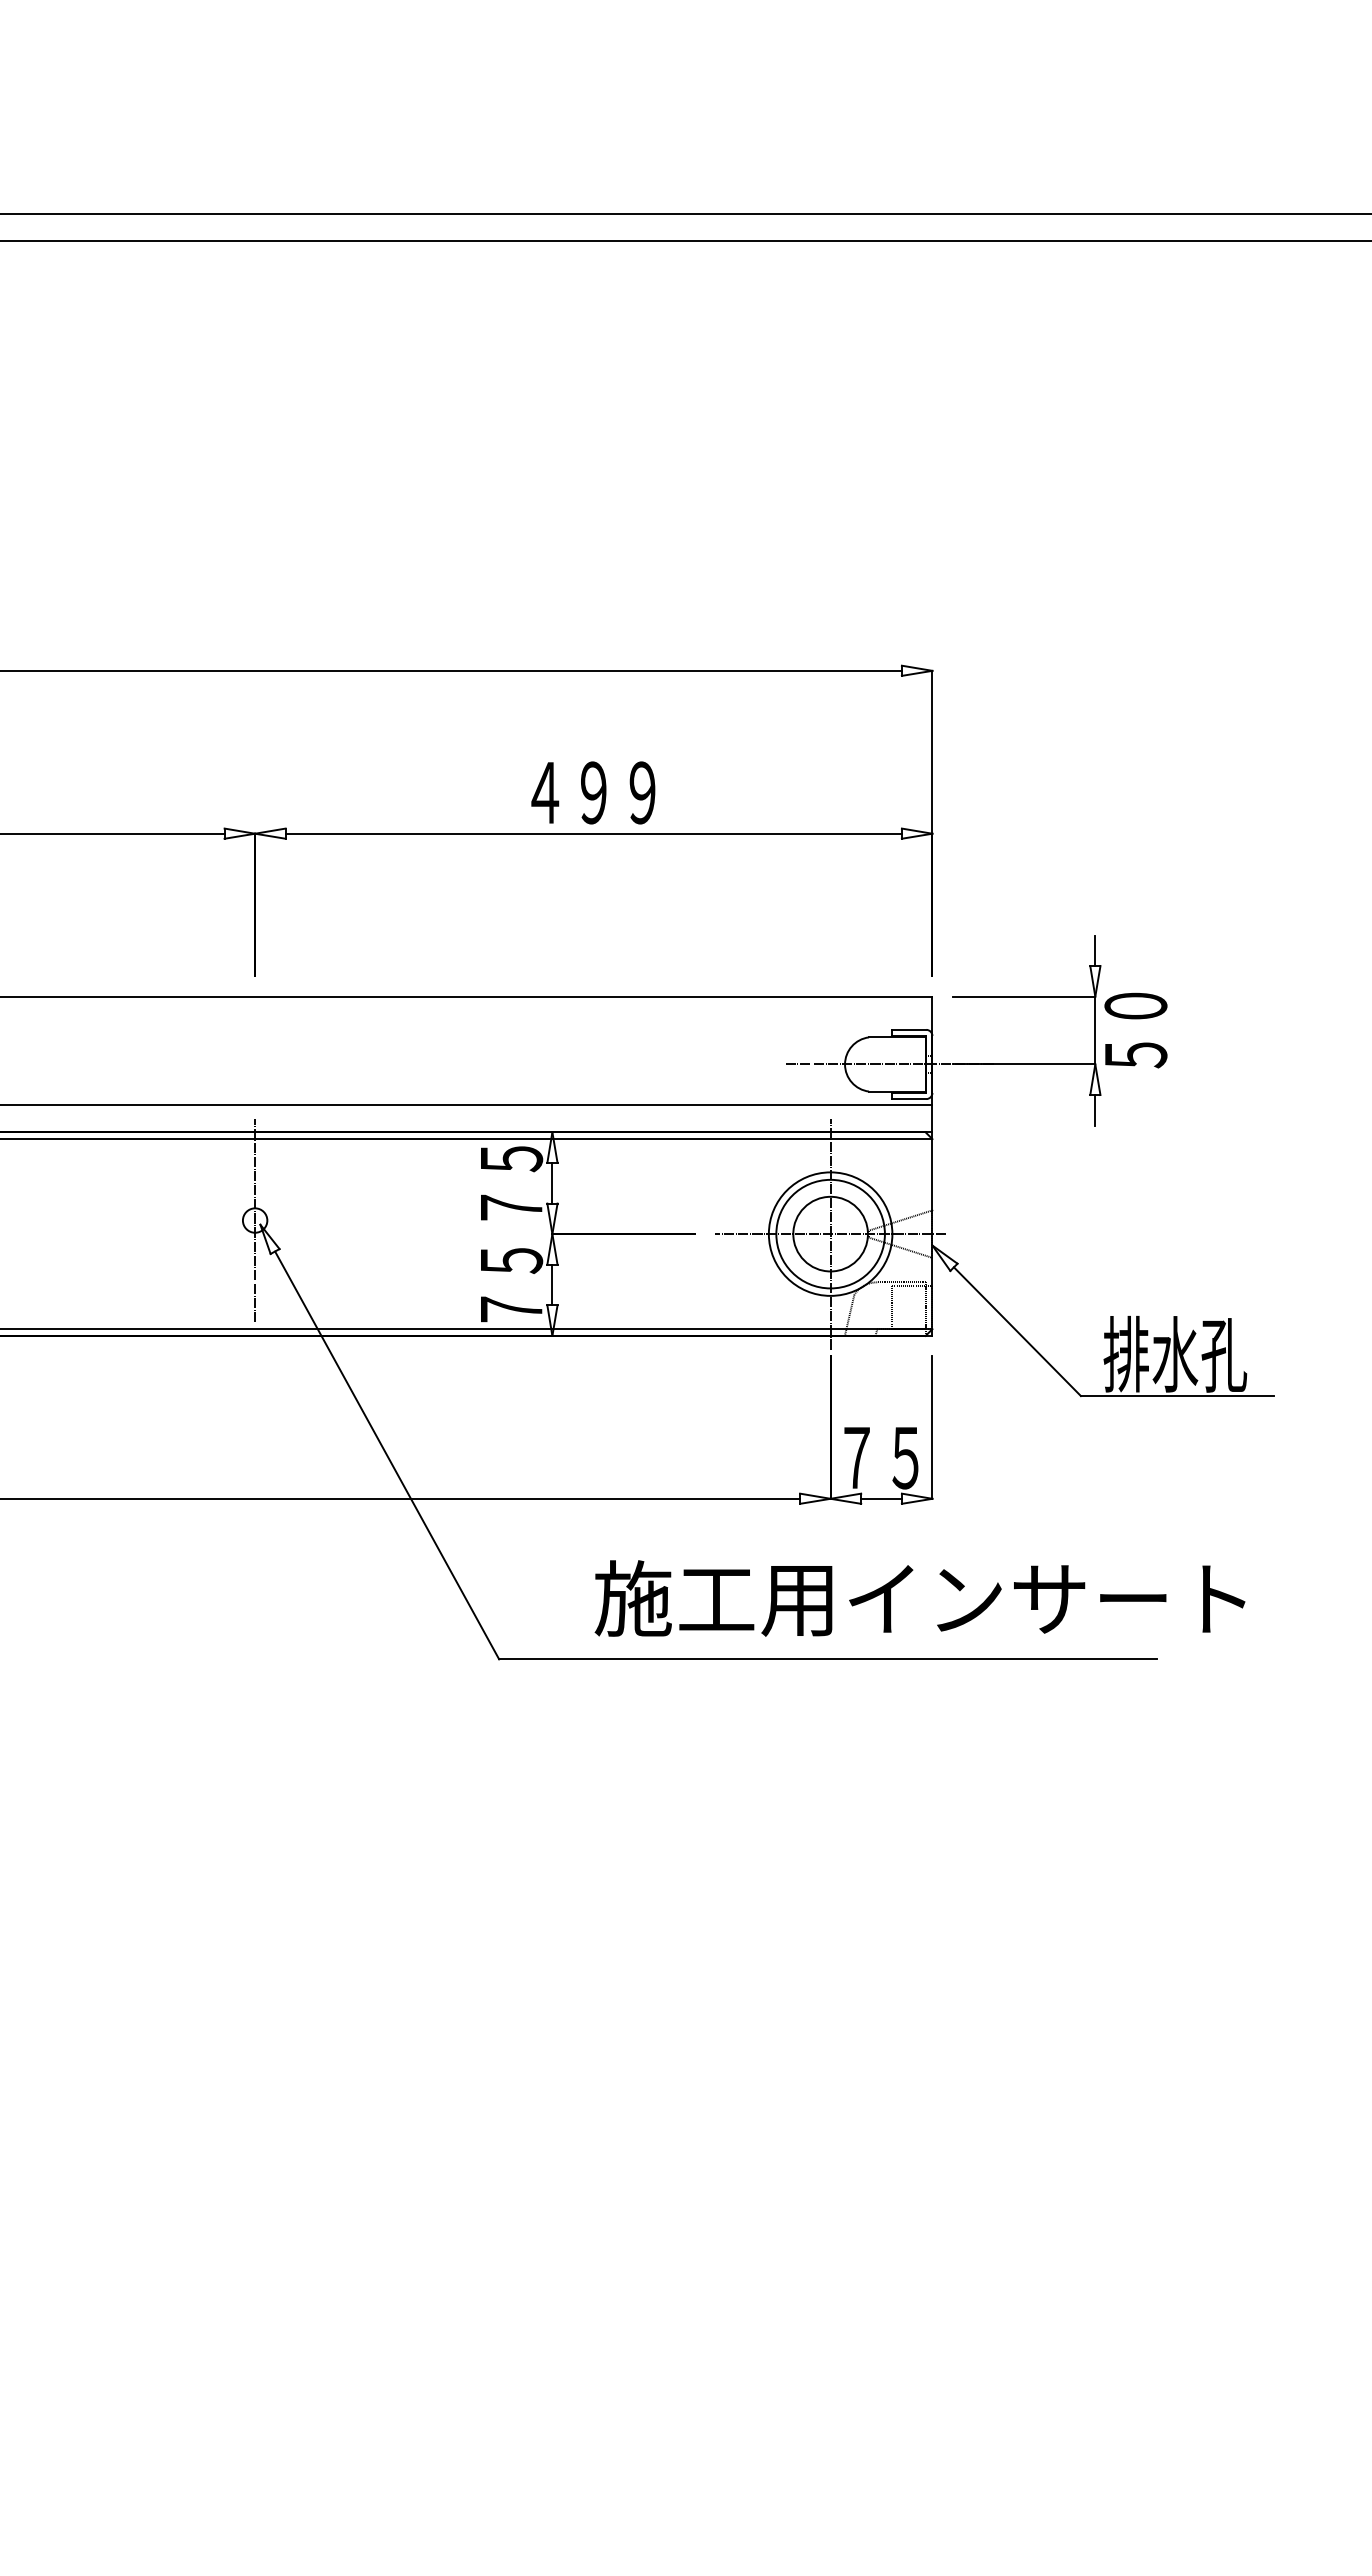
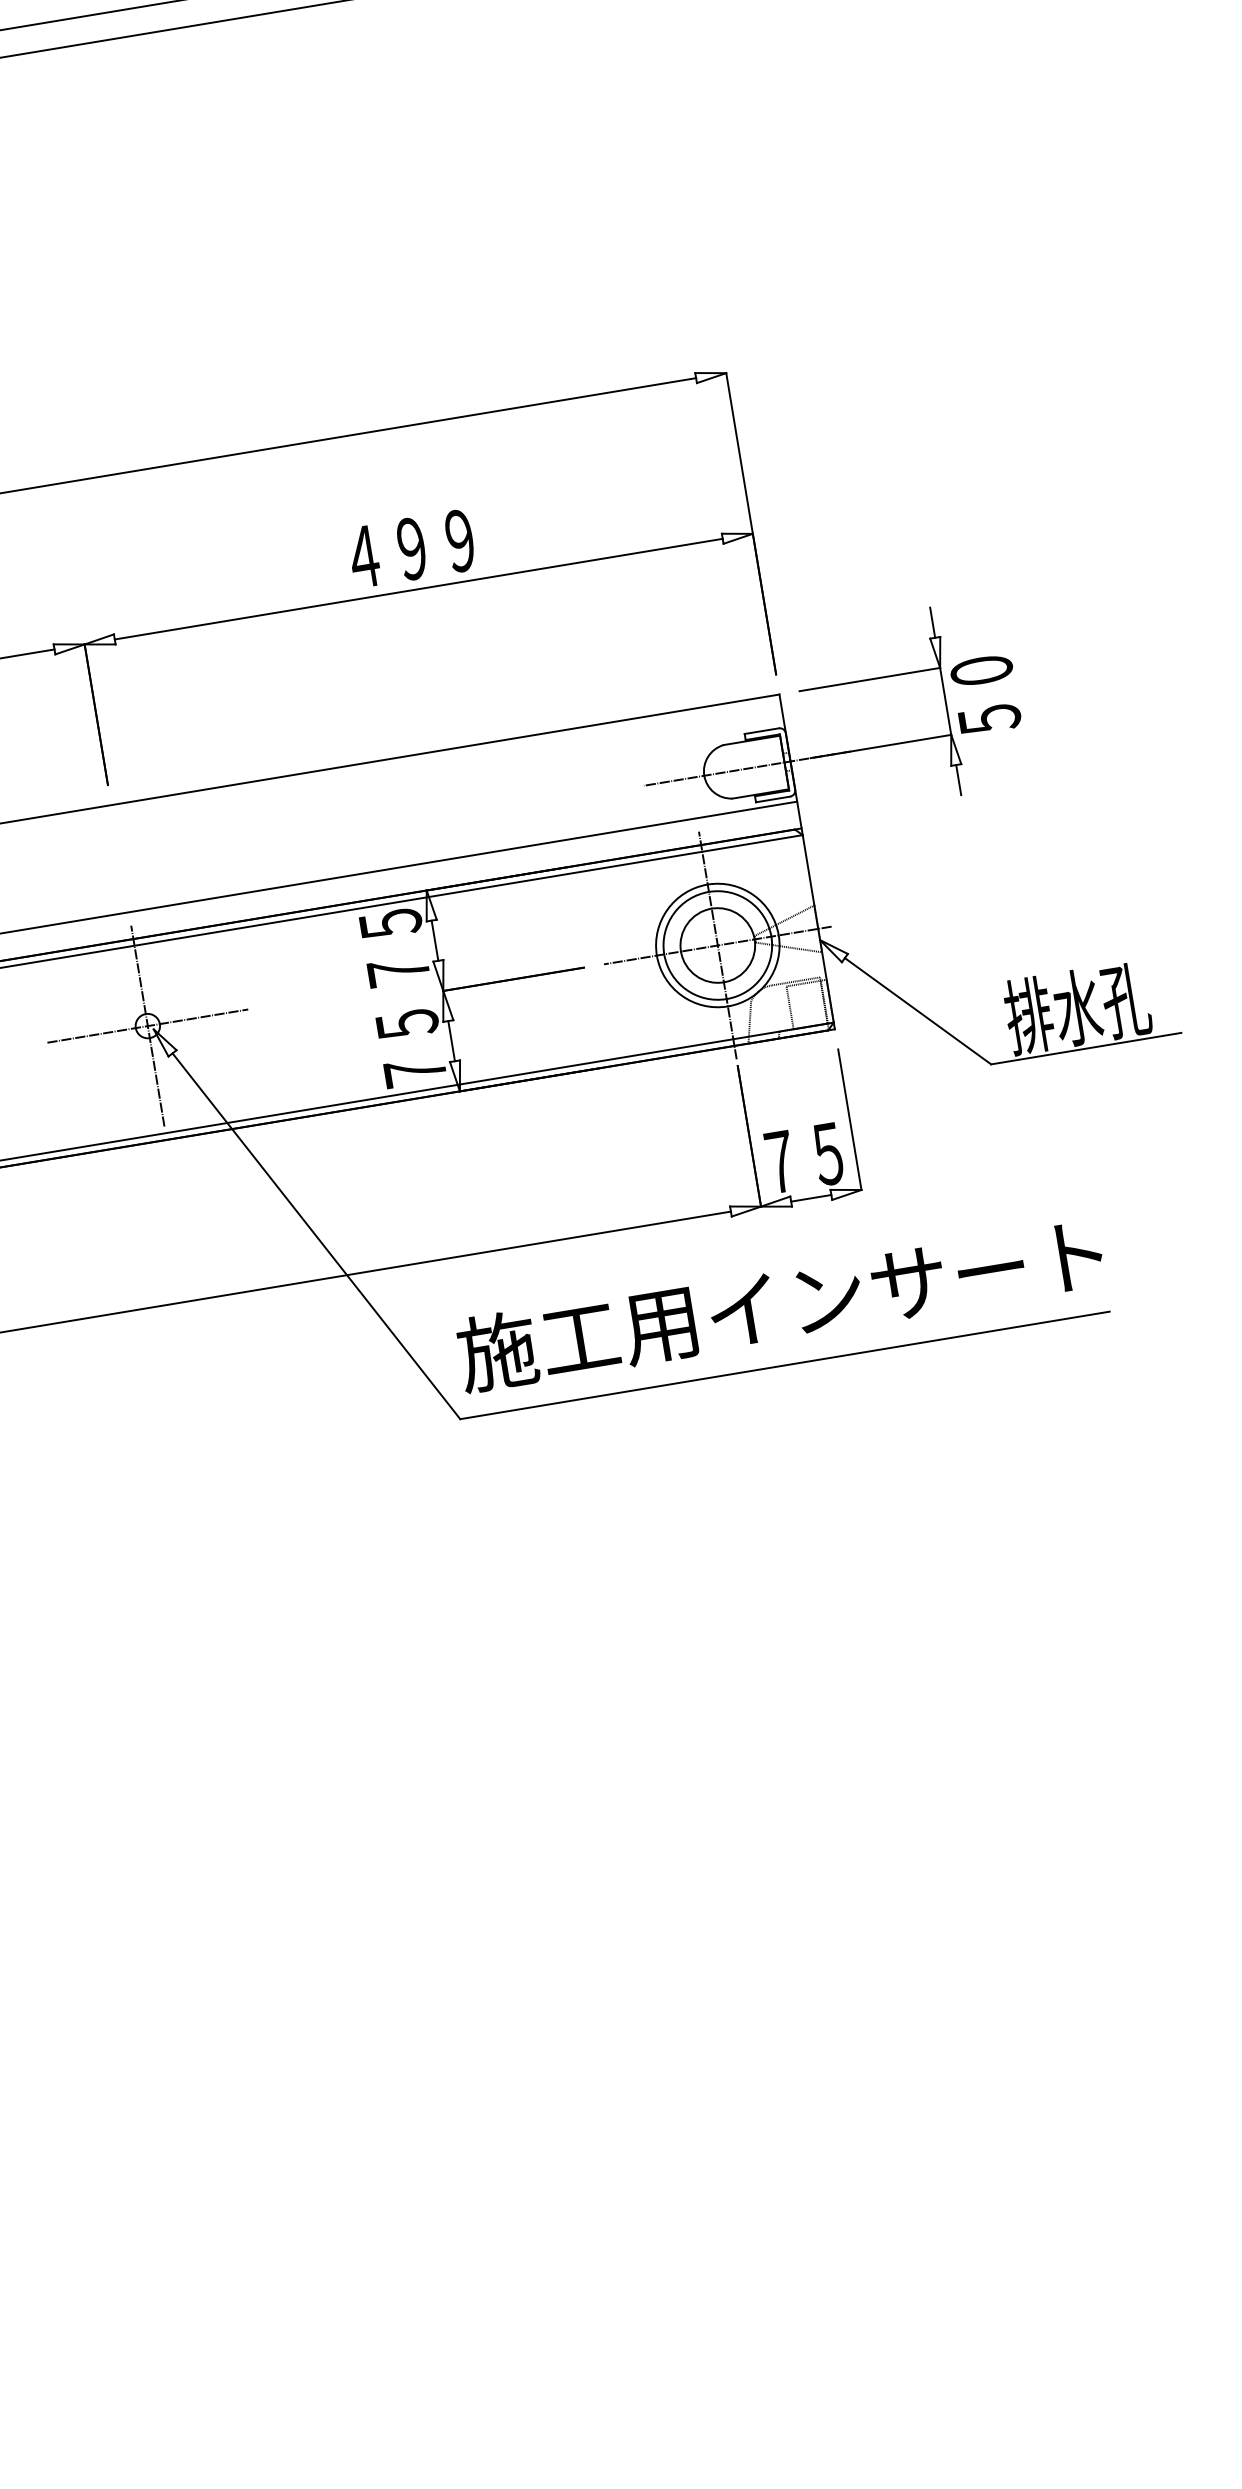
line: (254, 1220) -> (147, 1026), added
text: (919, 1598) -> (780, 1304), moved

